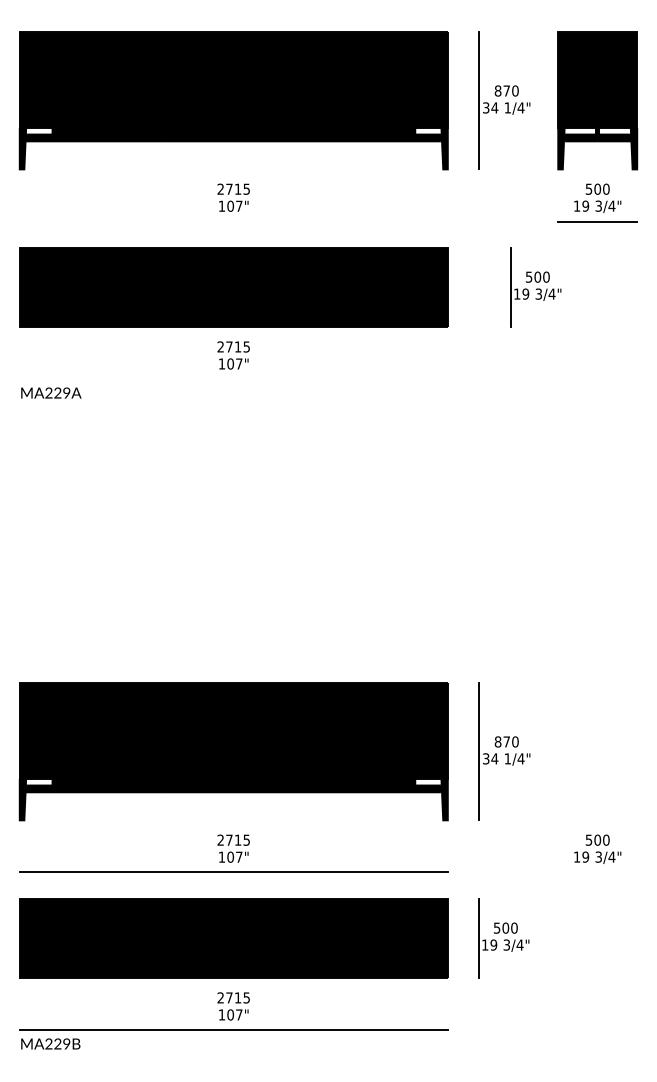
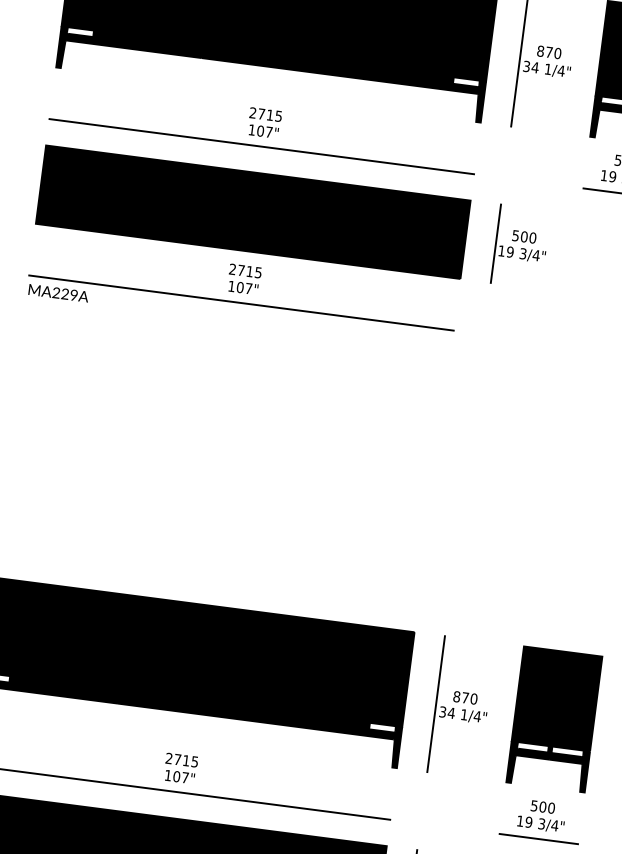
line: (233, 221) -> (261, 146), added
part: (535, 287) -> (520, 246), moved
line: (233, 379) -> (241, 303), added
part: (597, 751) -> (554, 719), added
line: (597, 872) -> (538, 839), added

